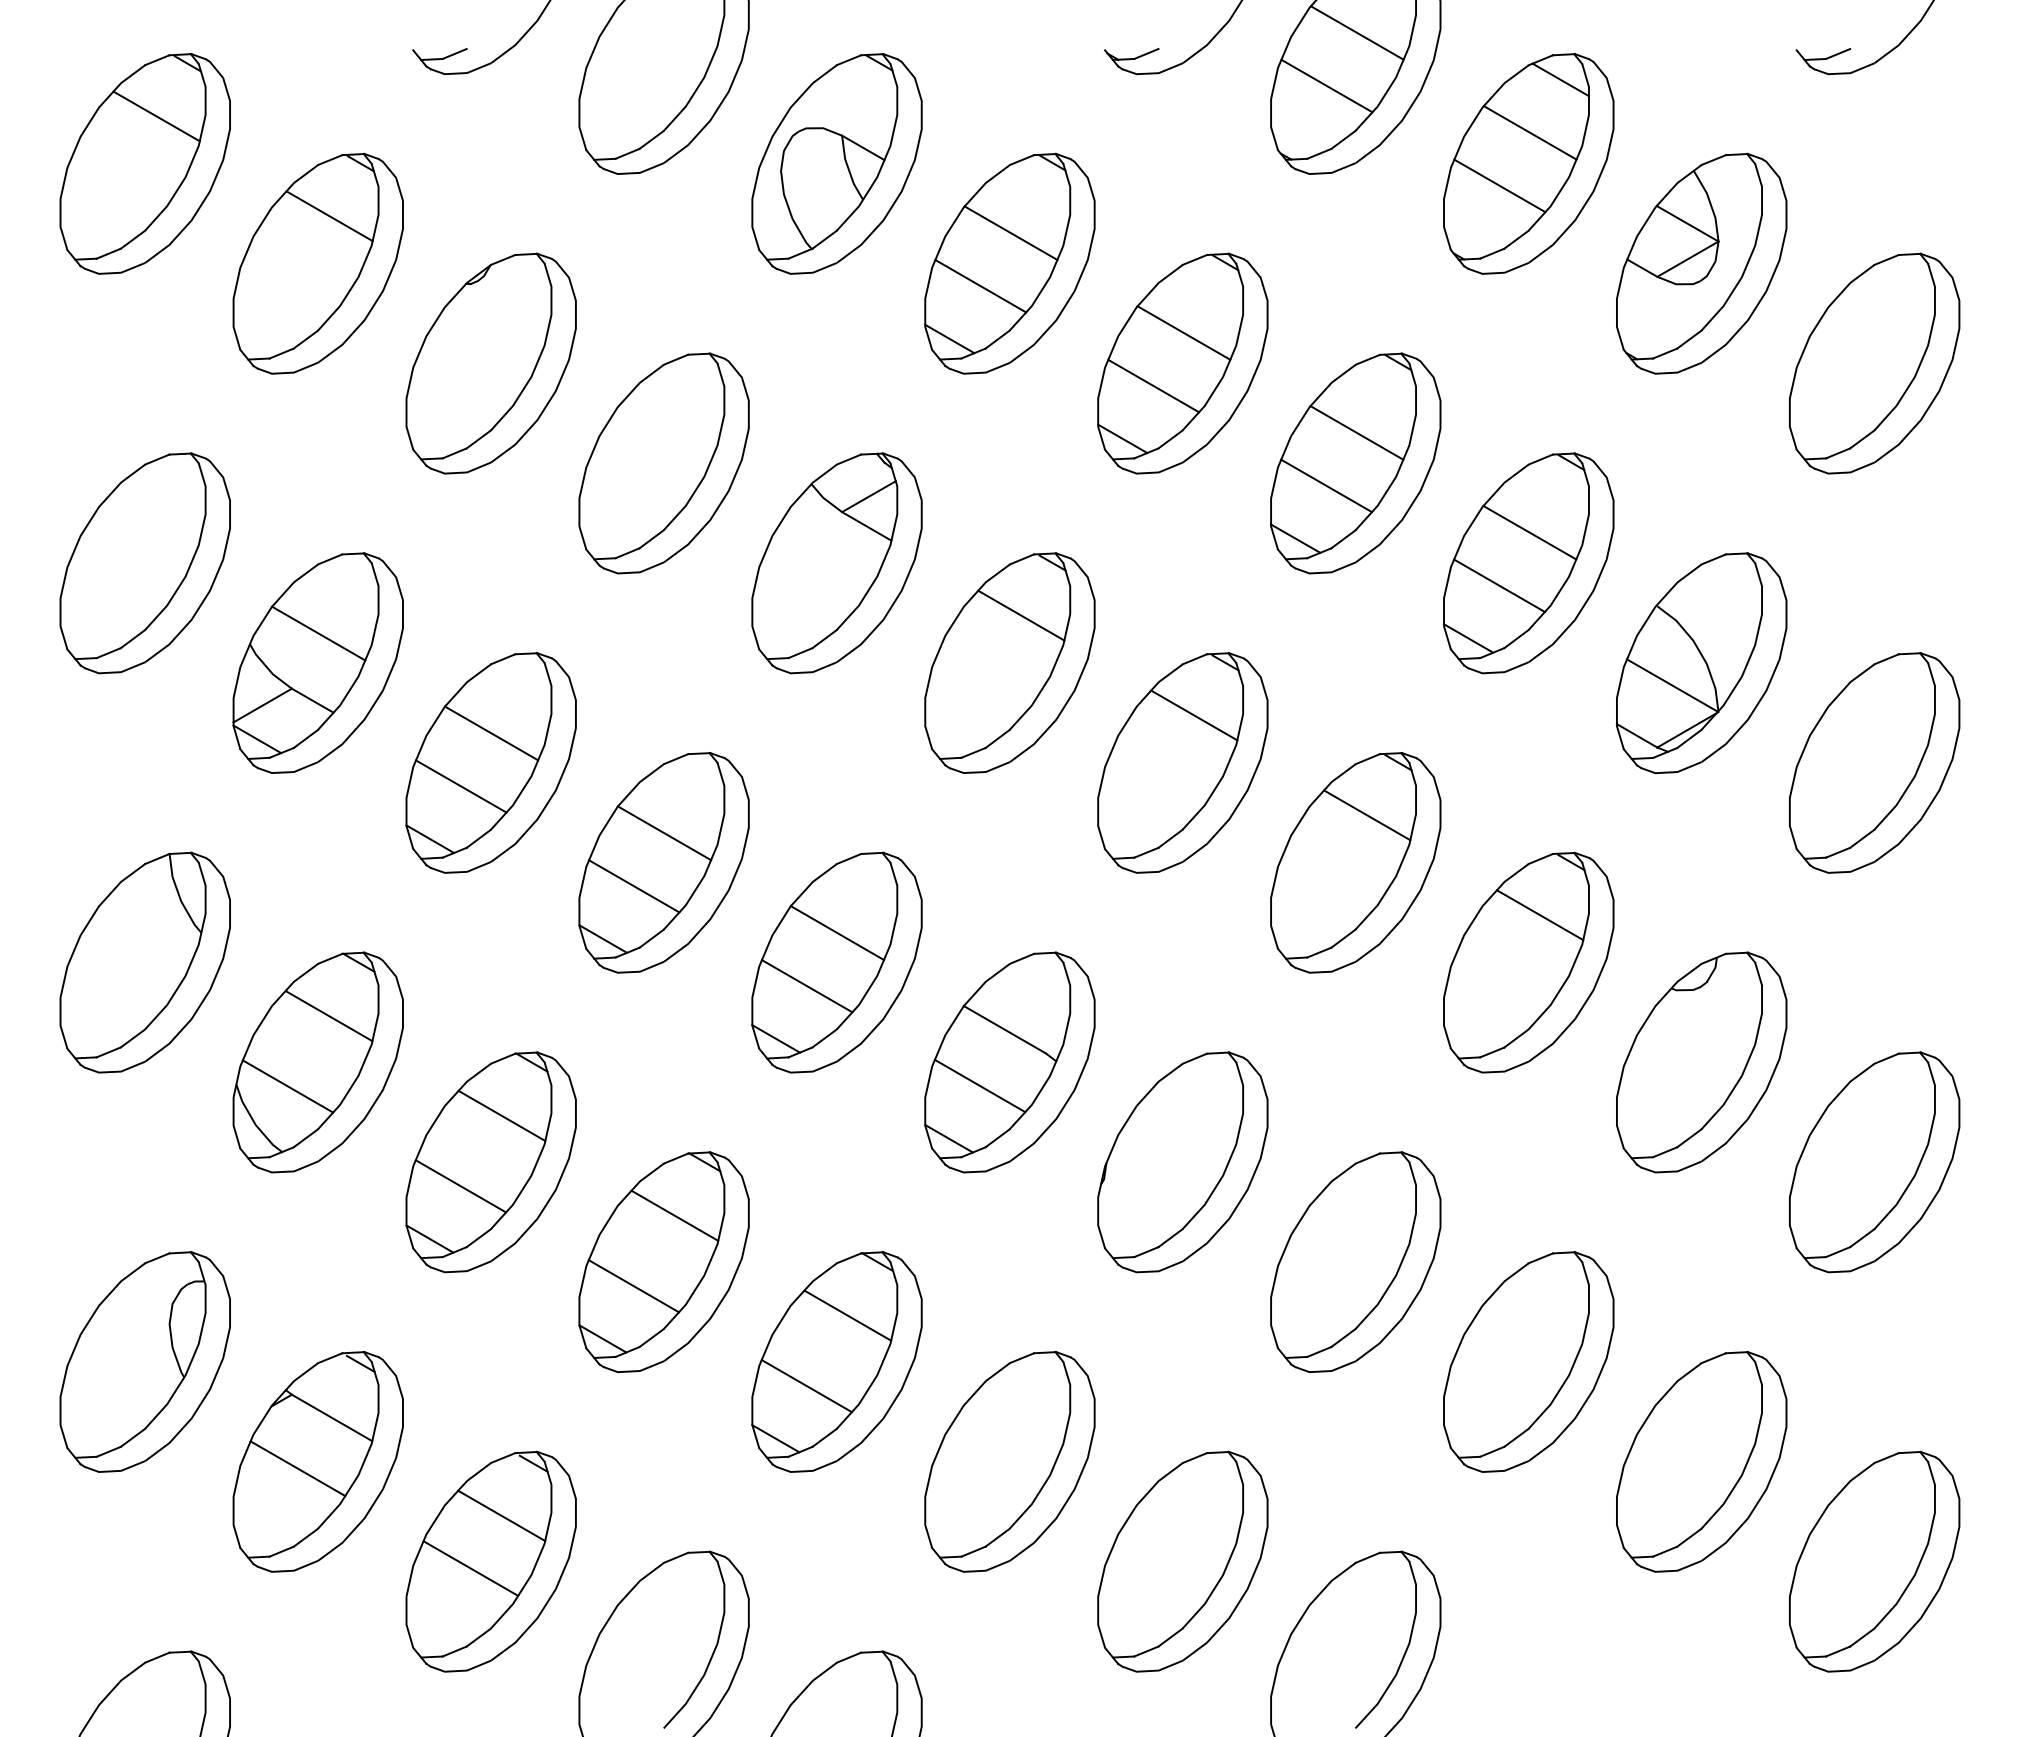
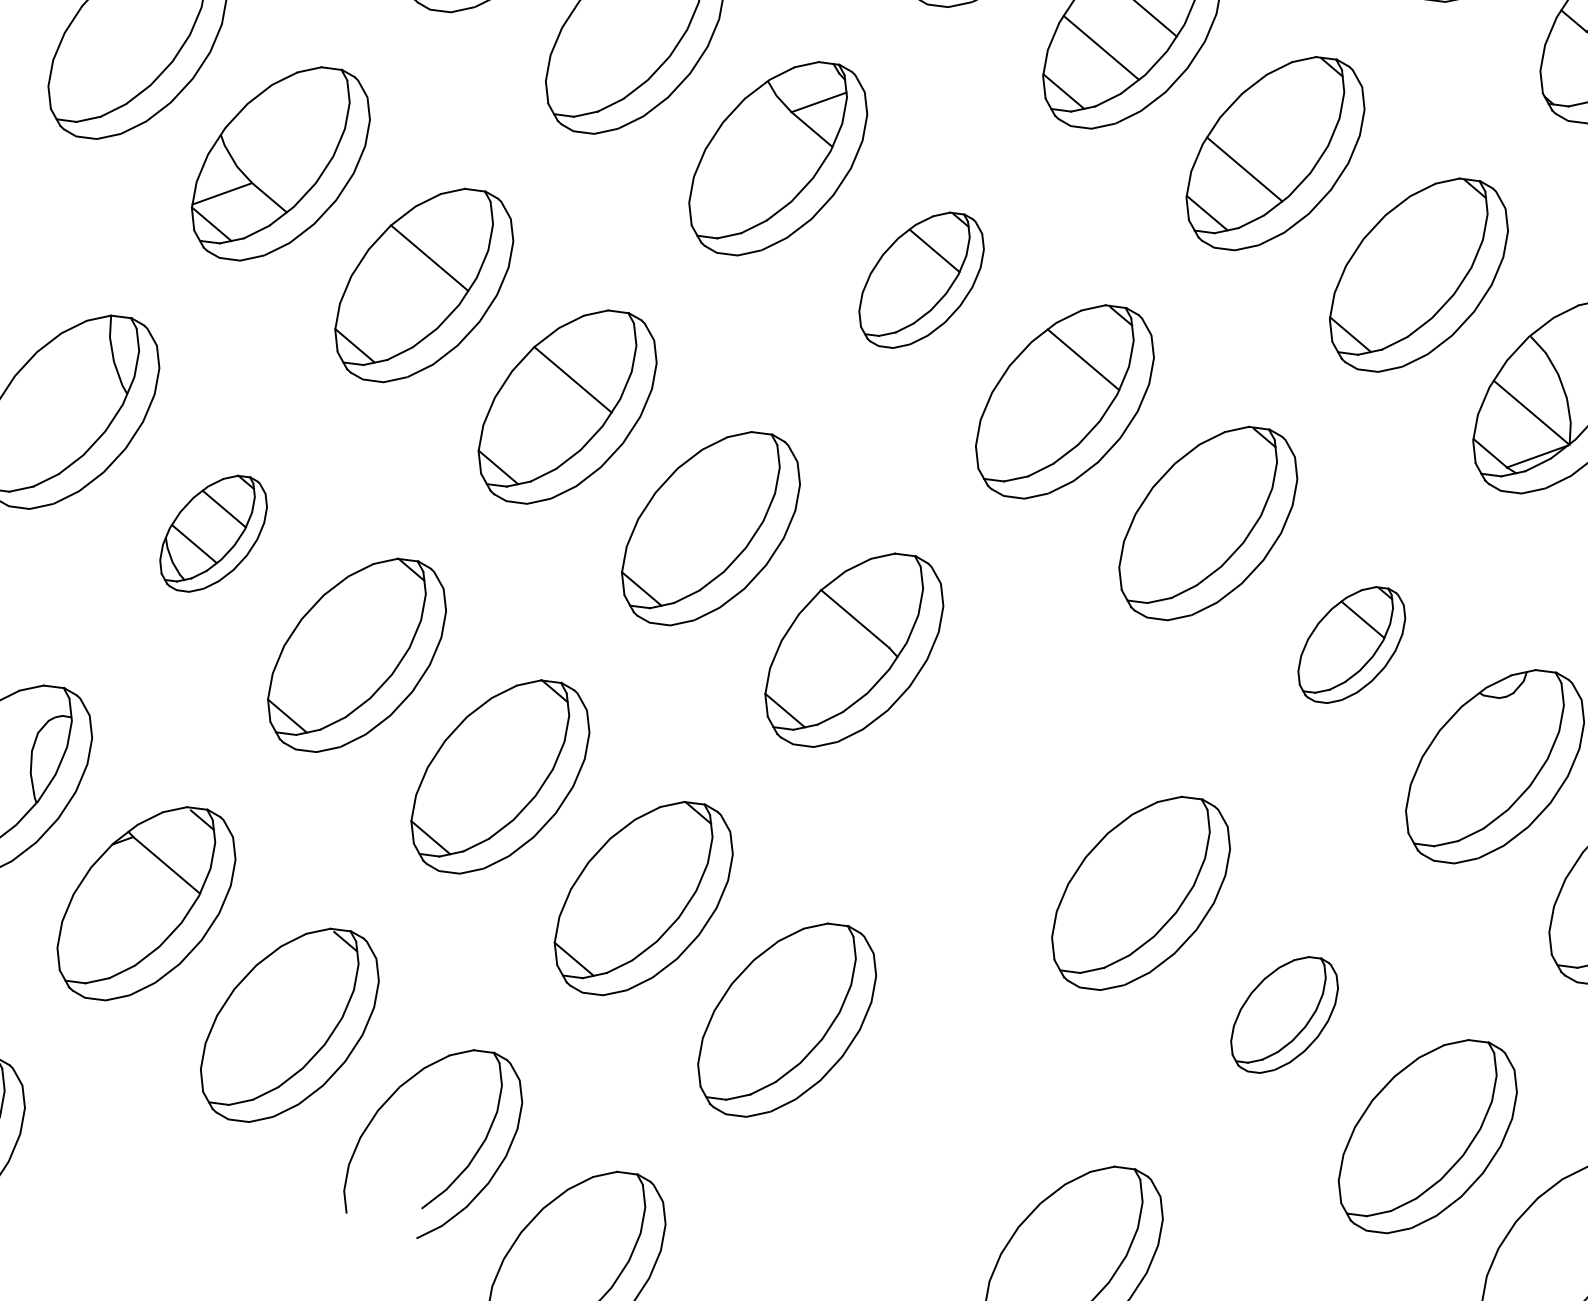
line: (1356, 432) -> (1281, 125), removed
line: (1529, 532) -> (1424, 246), removed
line: (1499, 585) -> (1388, 290), removed
line: (318, 633) -> (286, 136), removed
part: (1009, 662) -> (921, 279), size x0.7
line: (461, 786) -> (392, 302), removed
line: (1367, 815) -> (1227, 481), removed
line: (634, 886) -> (536, 424), removed
line: (836, 933) -> (715, 501), removed
part: (1528, 962) -> (1351, 644), size x0.6
line: (807, 986) -> (679, 545), removed
part: (317, 1062) -> (213, 533), size x0.6
line: (979, 1085) -> (822, 666), removed
line: (501, 1115) -> (374, 613), removed
part: (1182, 1162) -> (997, 771), removed
line: (460, 1186) -> (324, 672), removed
line: (674, 1215) -> (517, 735), removed
line: (633, 1286) -> (468, 794), removed
line: (847, 1315) -> (661, 857), removed
part: (1528, 1361) -> (1284, 1014), size x0.6
line: (806, 1386) -> (611, 916), removed
line: (297, 1468) -> (126, 906), removed
line: (501, 1515) -> (307, 984), removed
part: (1182, 1561) -> (930, 1141), removed
line: (470, 1568) -> (269, 1028), removed

